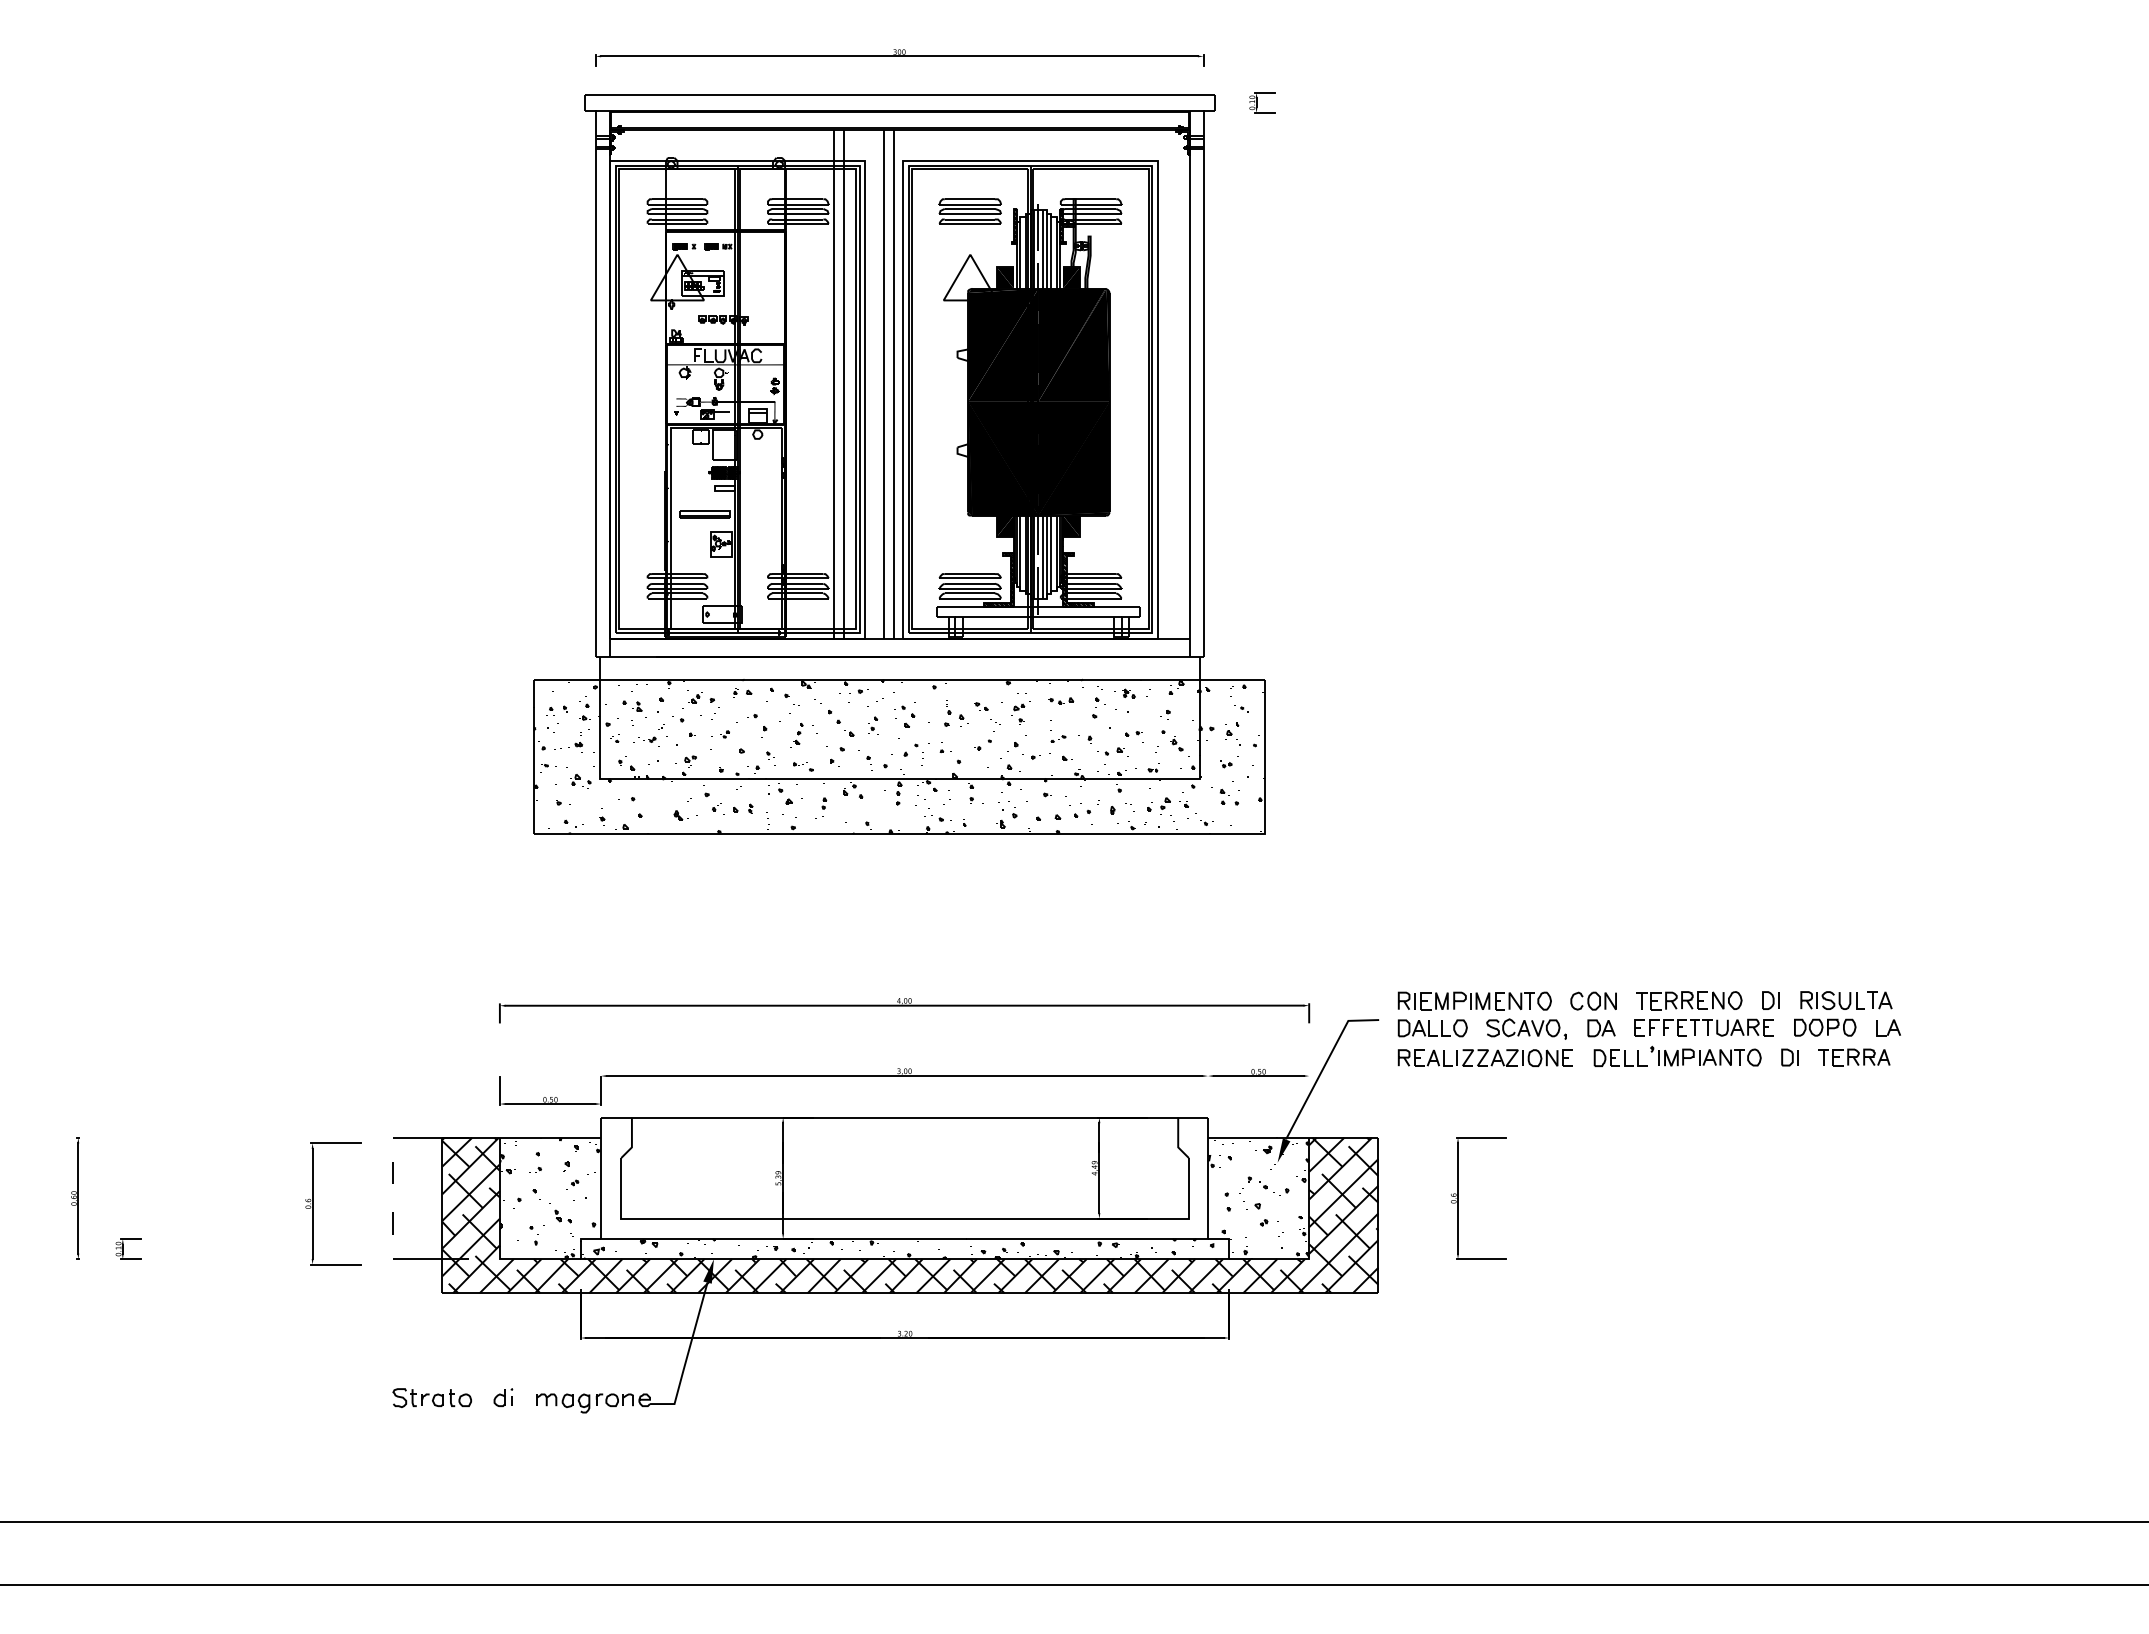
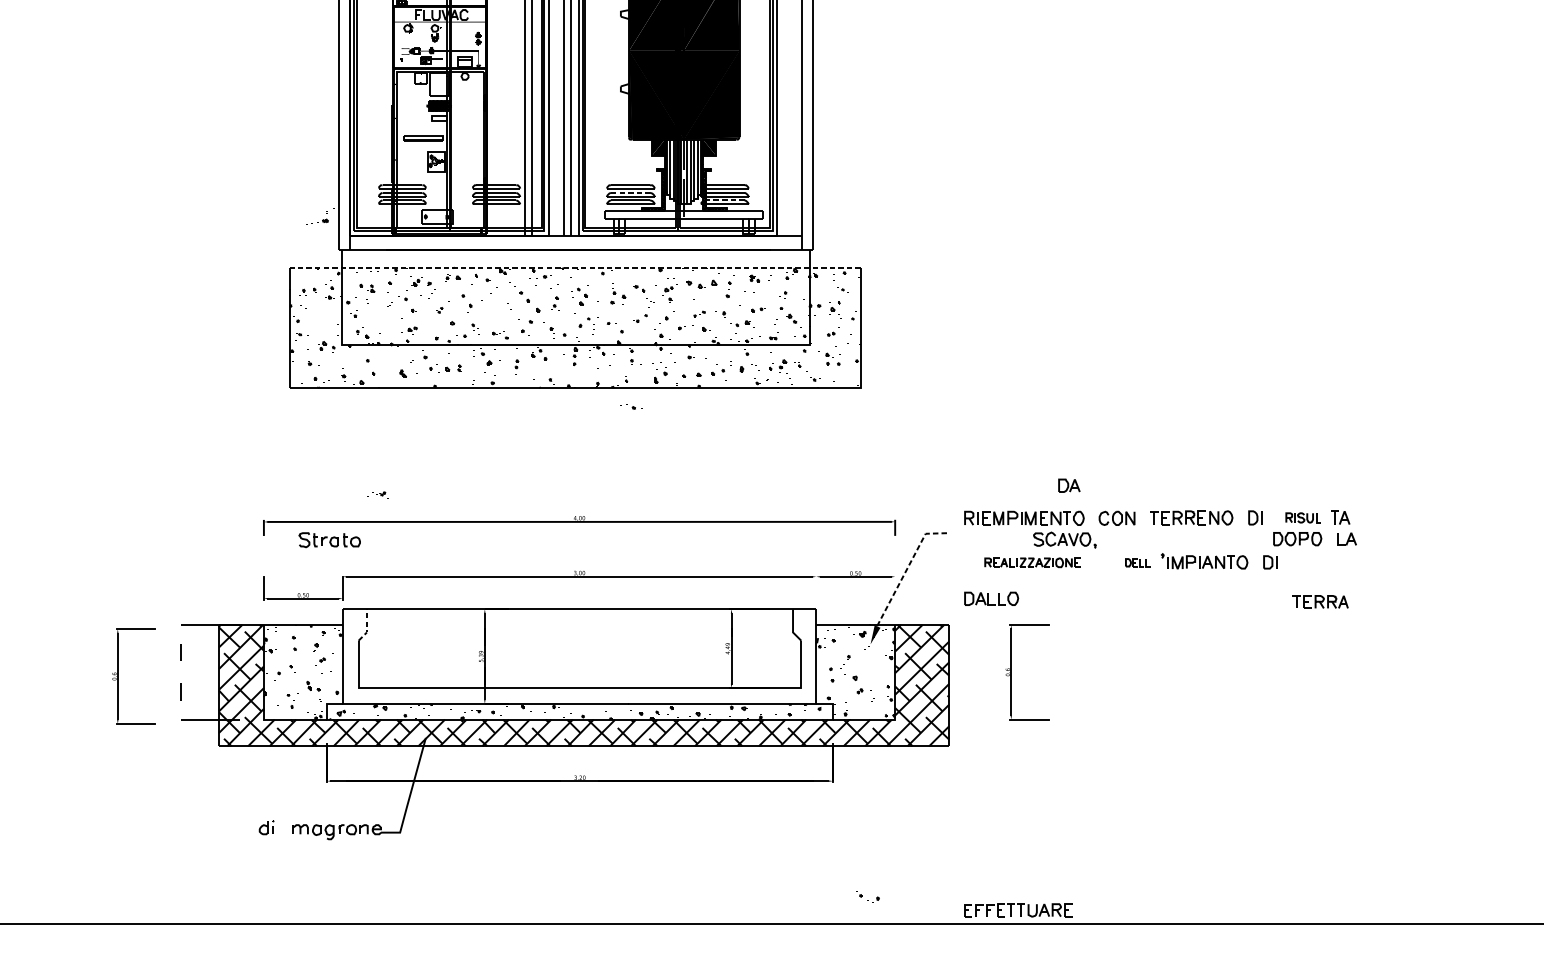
line: (970, 583) -> (630, 192), solid -> dashed
line: (1090, 593) -> (724, 200), solid -> dashed
line: (899, 679) -> (575, 267), solid -> dashed
part: (1061, 700) -> (701, 283), size x1.6
part: (796, 734) -> (495, 310), removed
part: (571, 740) -> (319, 217), moved
part: (646, 741) -> (378, 495), moved
part: (937, 818) -> (630, 407), moved
part: (1832, 1000) -> (1303, 517), size x0.7
part: (1703, 1027) -> (1017, 910), moved
part: (1432, 1028) -> (991, 598), moved
part: (1601, 1028) -> (1069, 485), moved
part: (1484, 1057) -> (1031, 562), size x0.7
part: (1620, 1057) -> (1137, 562), size x0.6
part: (1854, 1057) -> (1320, 602), moved
line: (1324, 1065) -> (907, 568), solid -> dashed
line: (631, 1140) -> (366, 627), solid -> dashed
part: (1274, 1188) -> (868, 896), moved
fill: (708, 1271) -> (426, 729), removed
part: (431, 1397) -> (329, 539), moved

